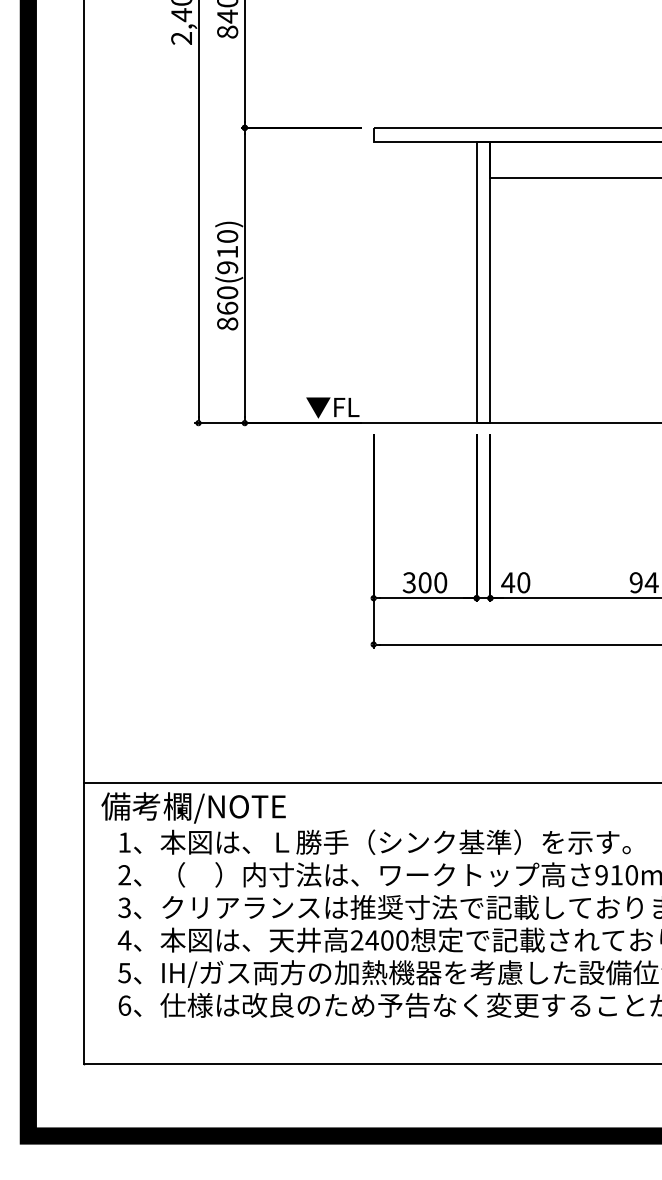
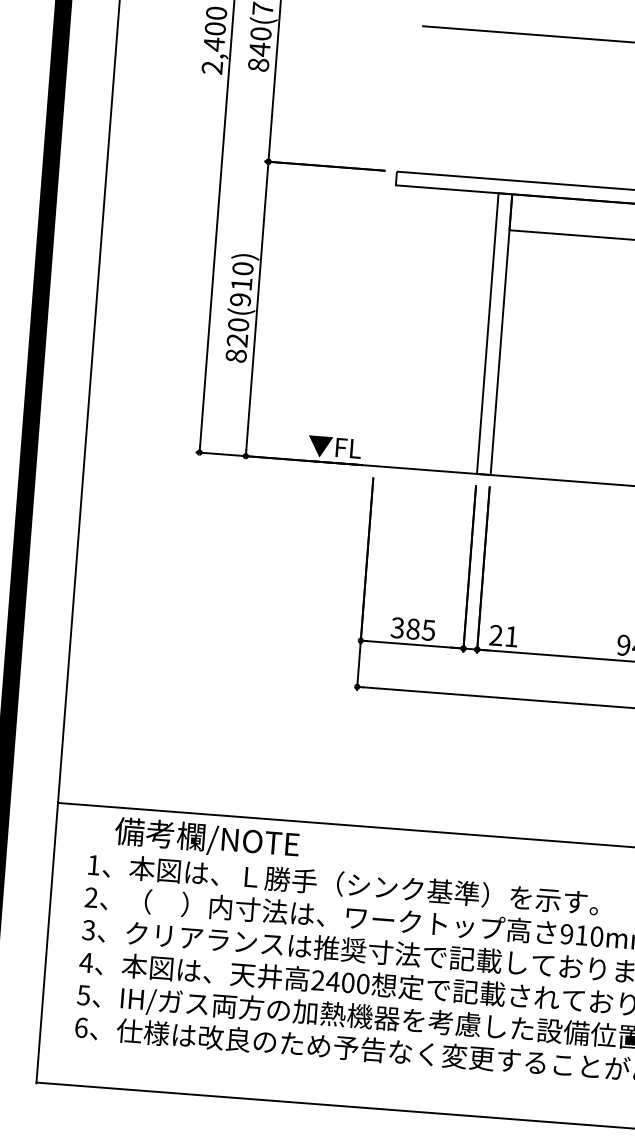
text: (227, 307) -> (237, 339), 860(910) -> 820(910)
text: (432, 582) -> (420, 629), 300 -> 385
text: (515, 582) -> (503, 635), 40 -> 21
text: (193, 807) -> (207, 838), moved

